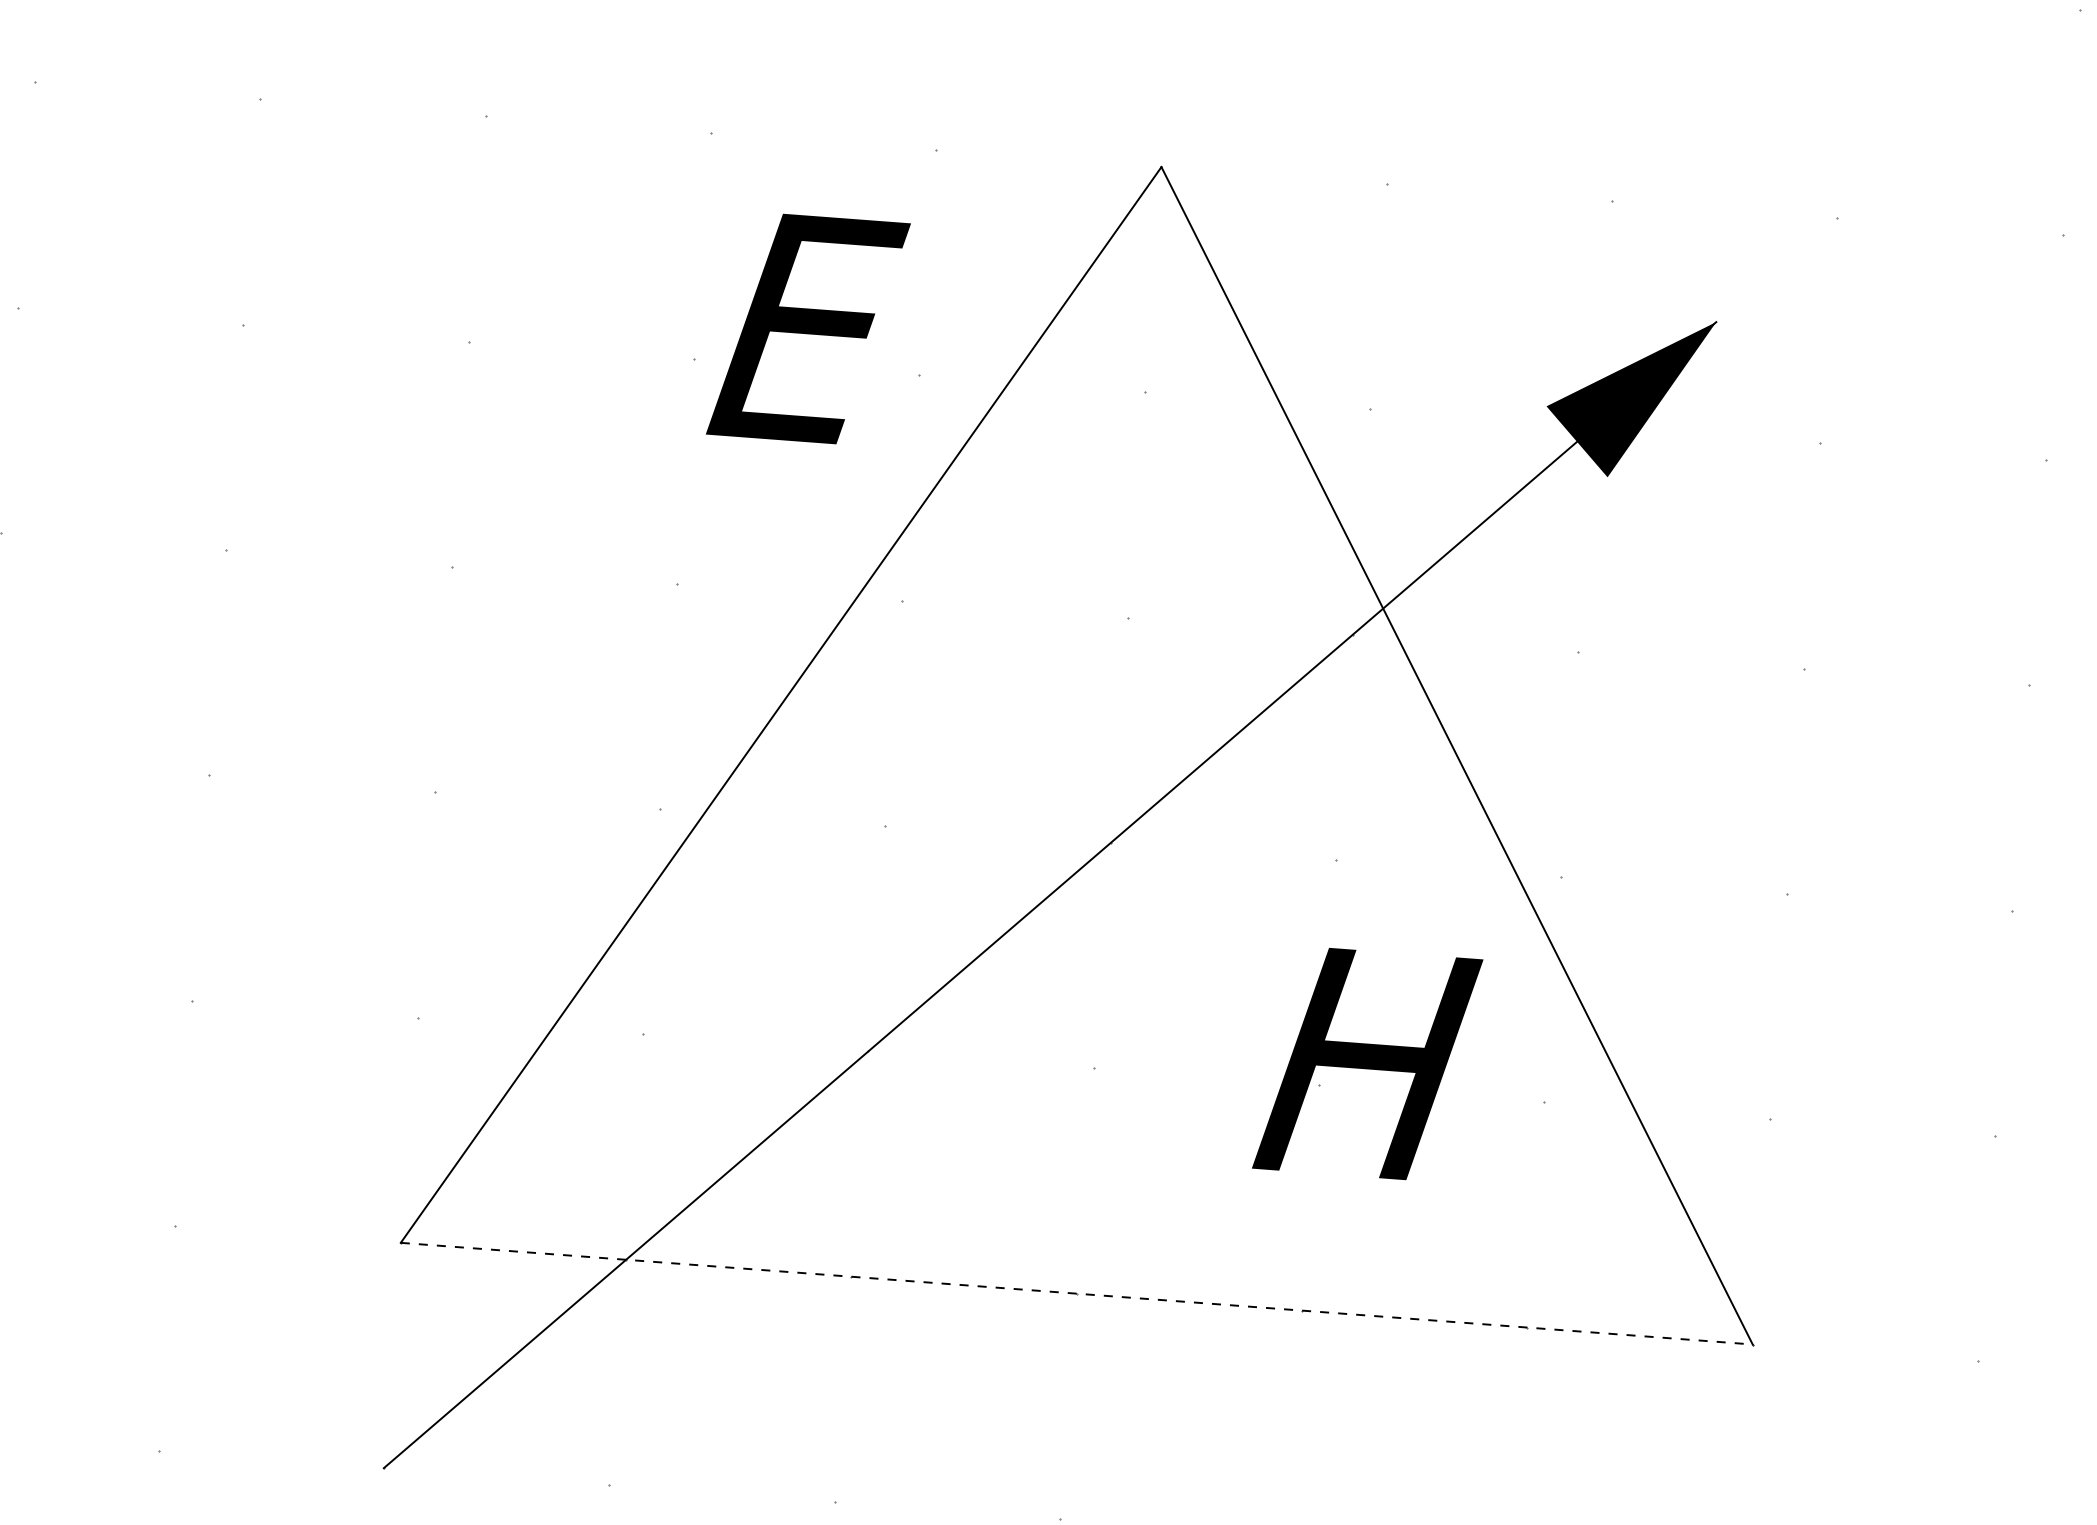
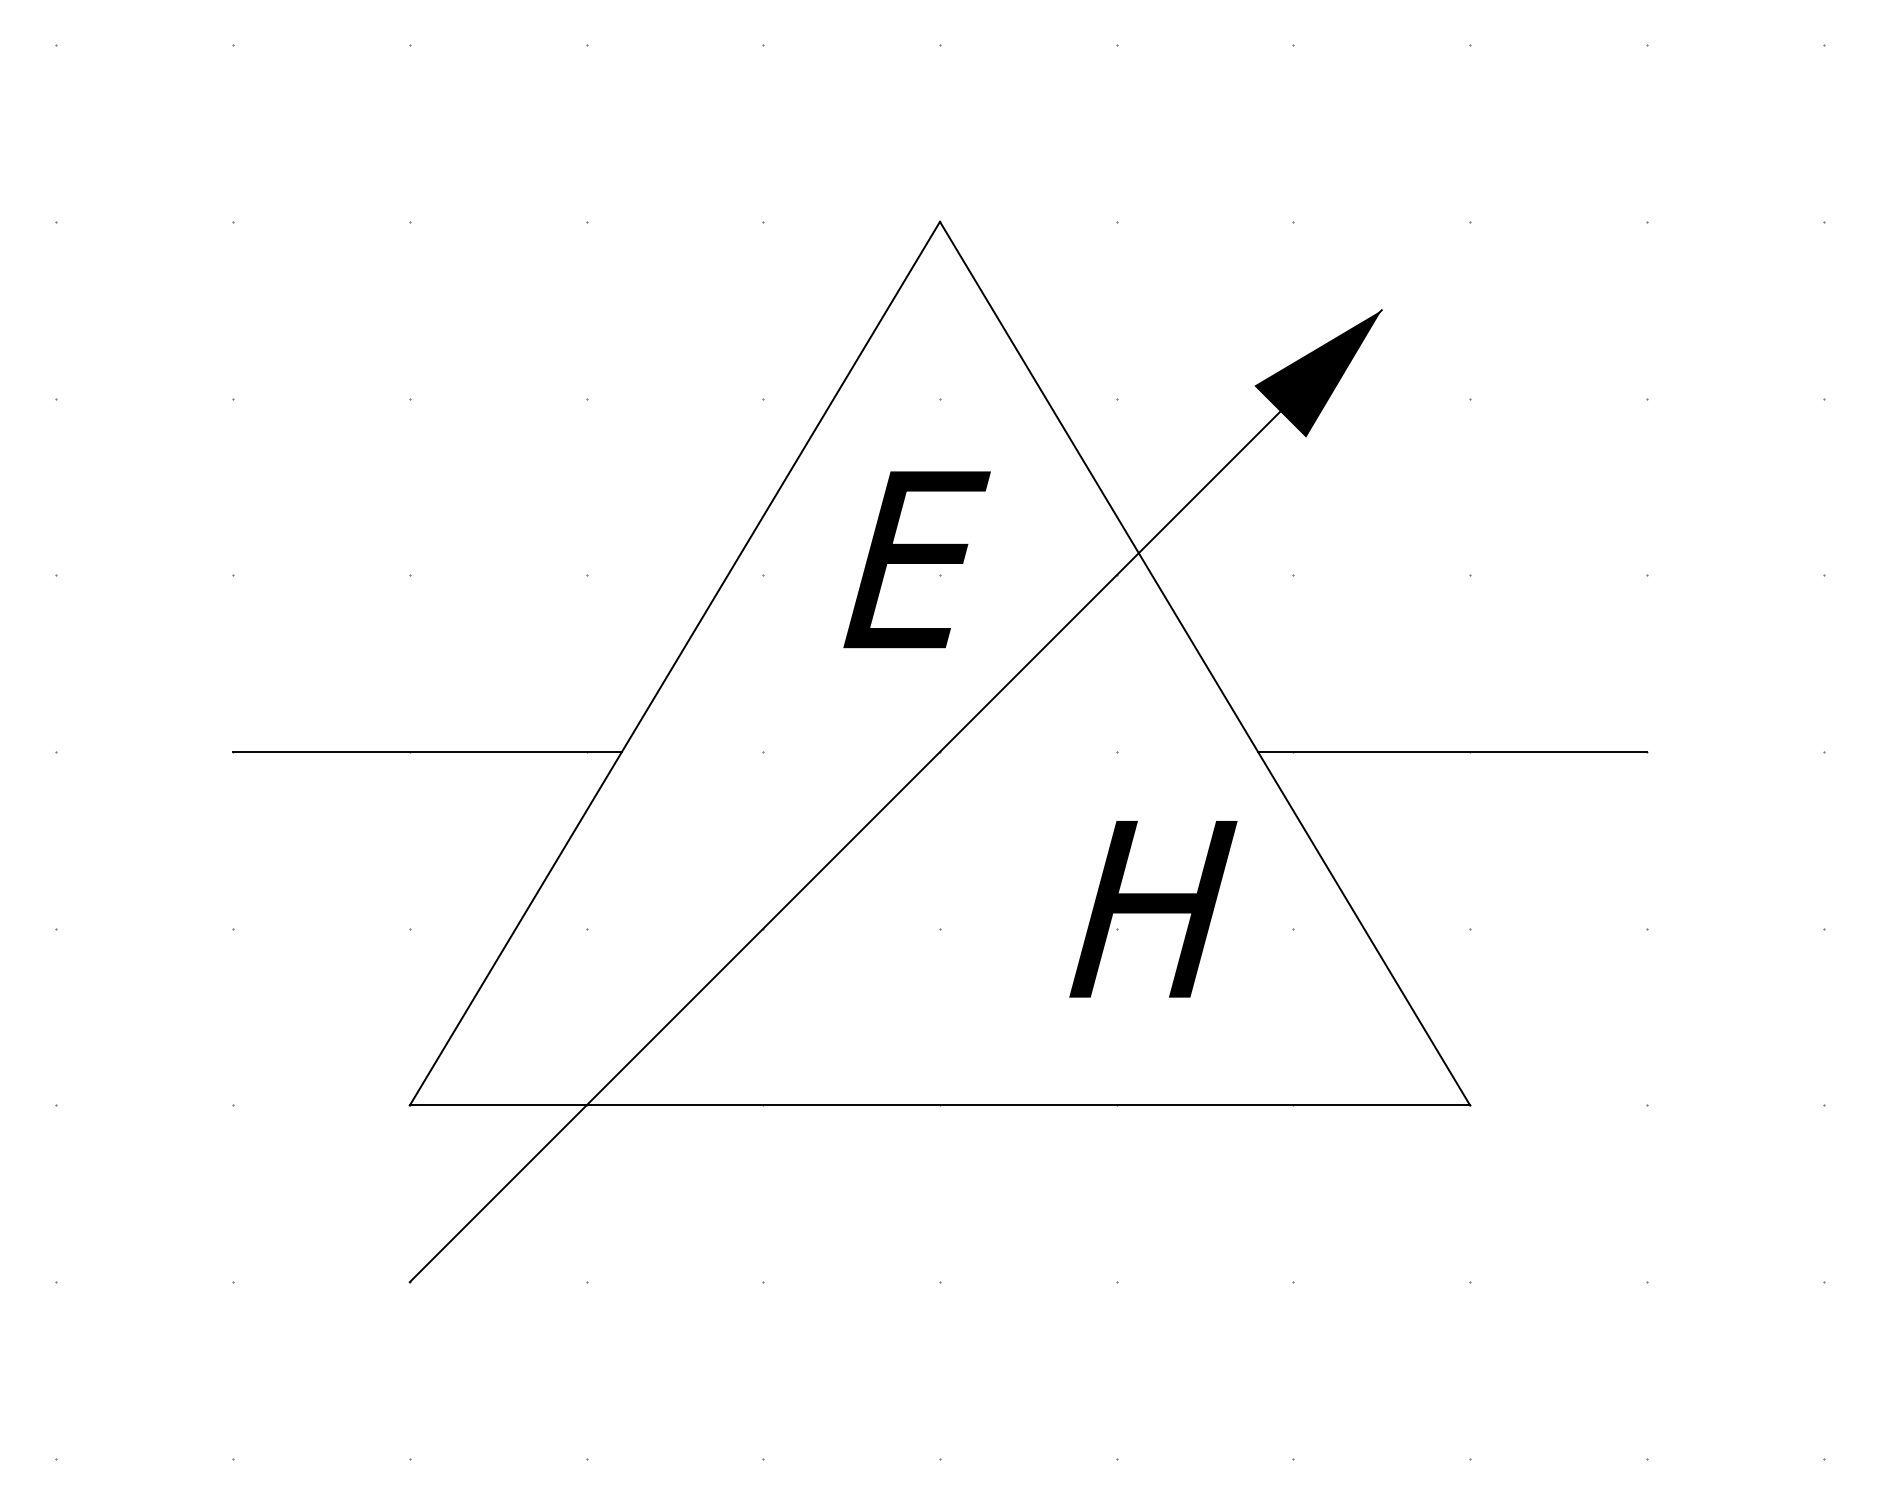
text: (807, 328) -> (916, 559), moved
line: (457, 794) -> (427, 752), added
line: (1764, 892) -> (1452, 752), added
line: (1077, 1293) -> (940, 1105), dashed -> solid

